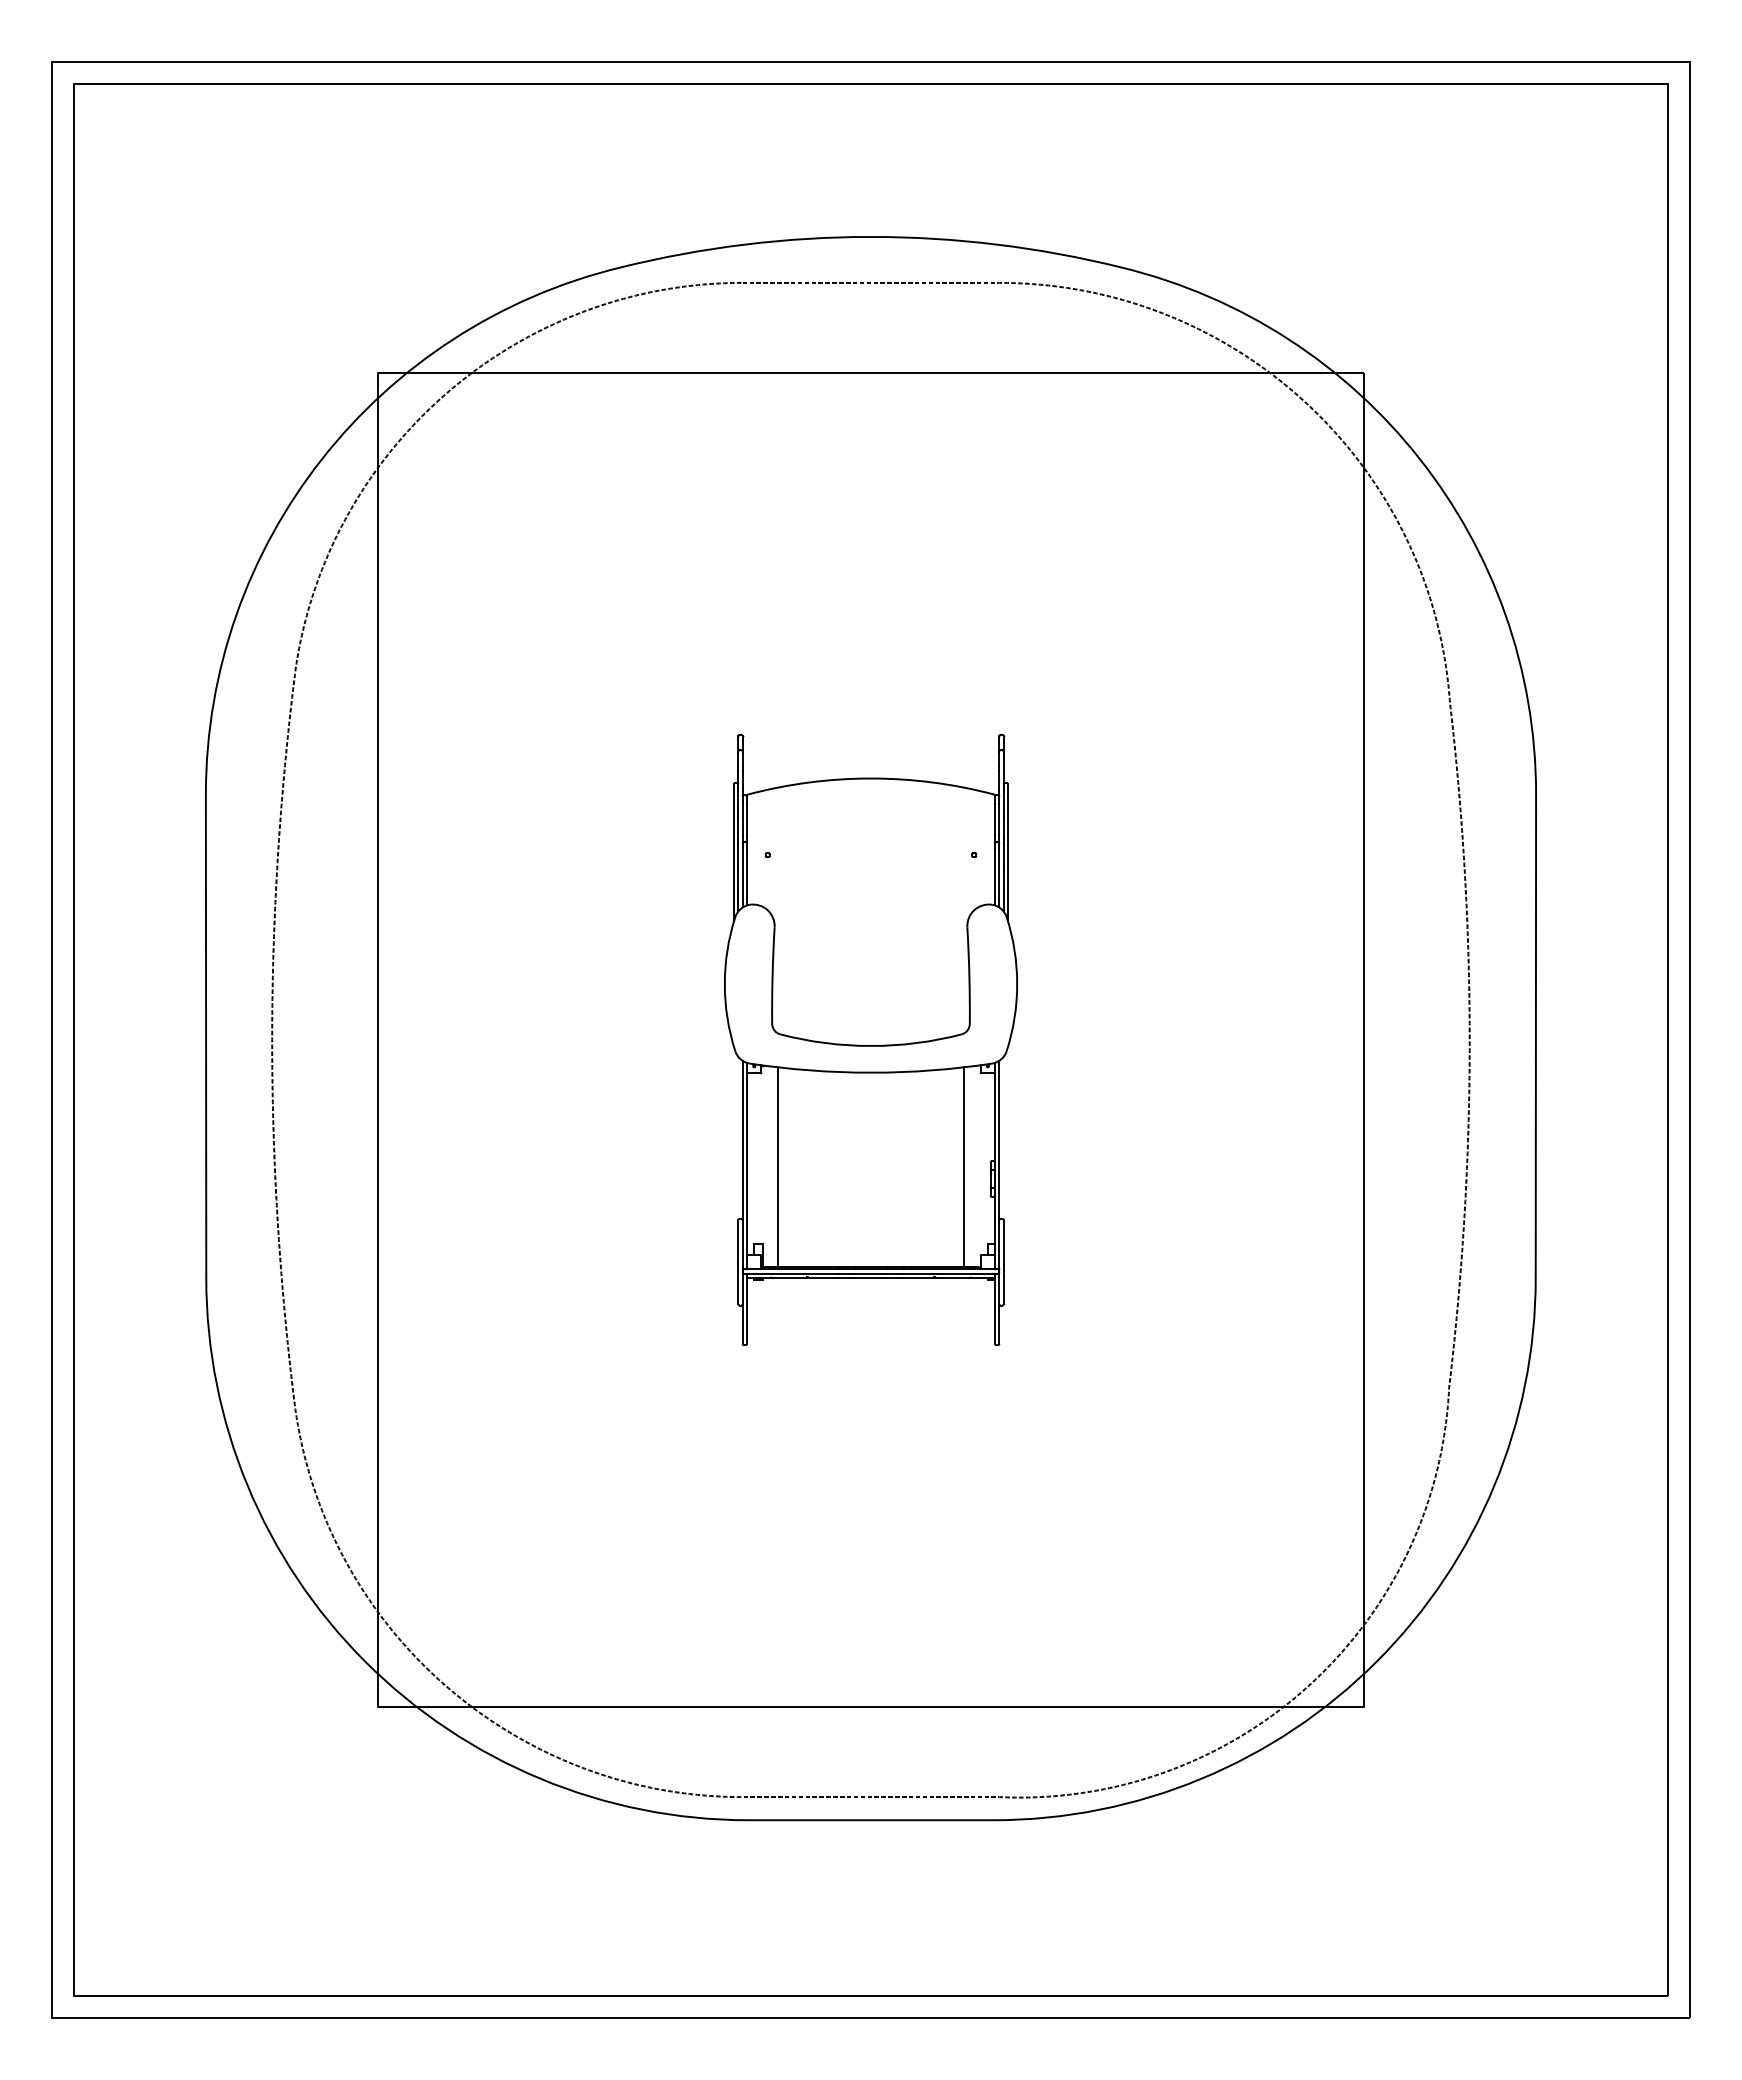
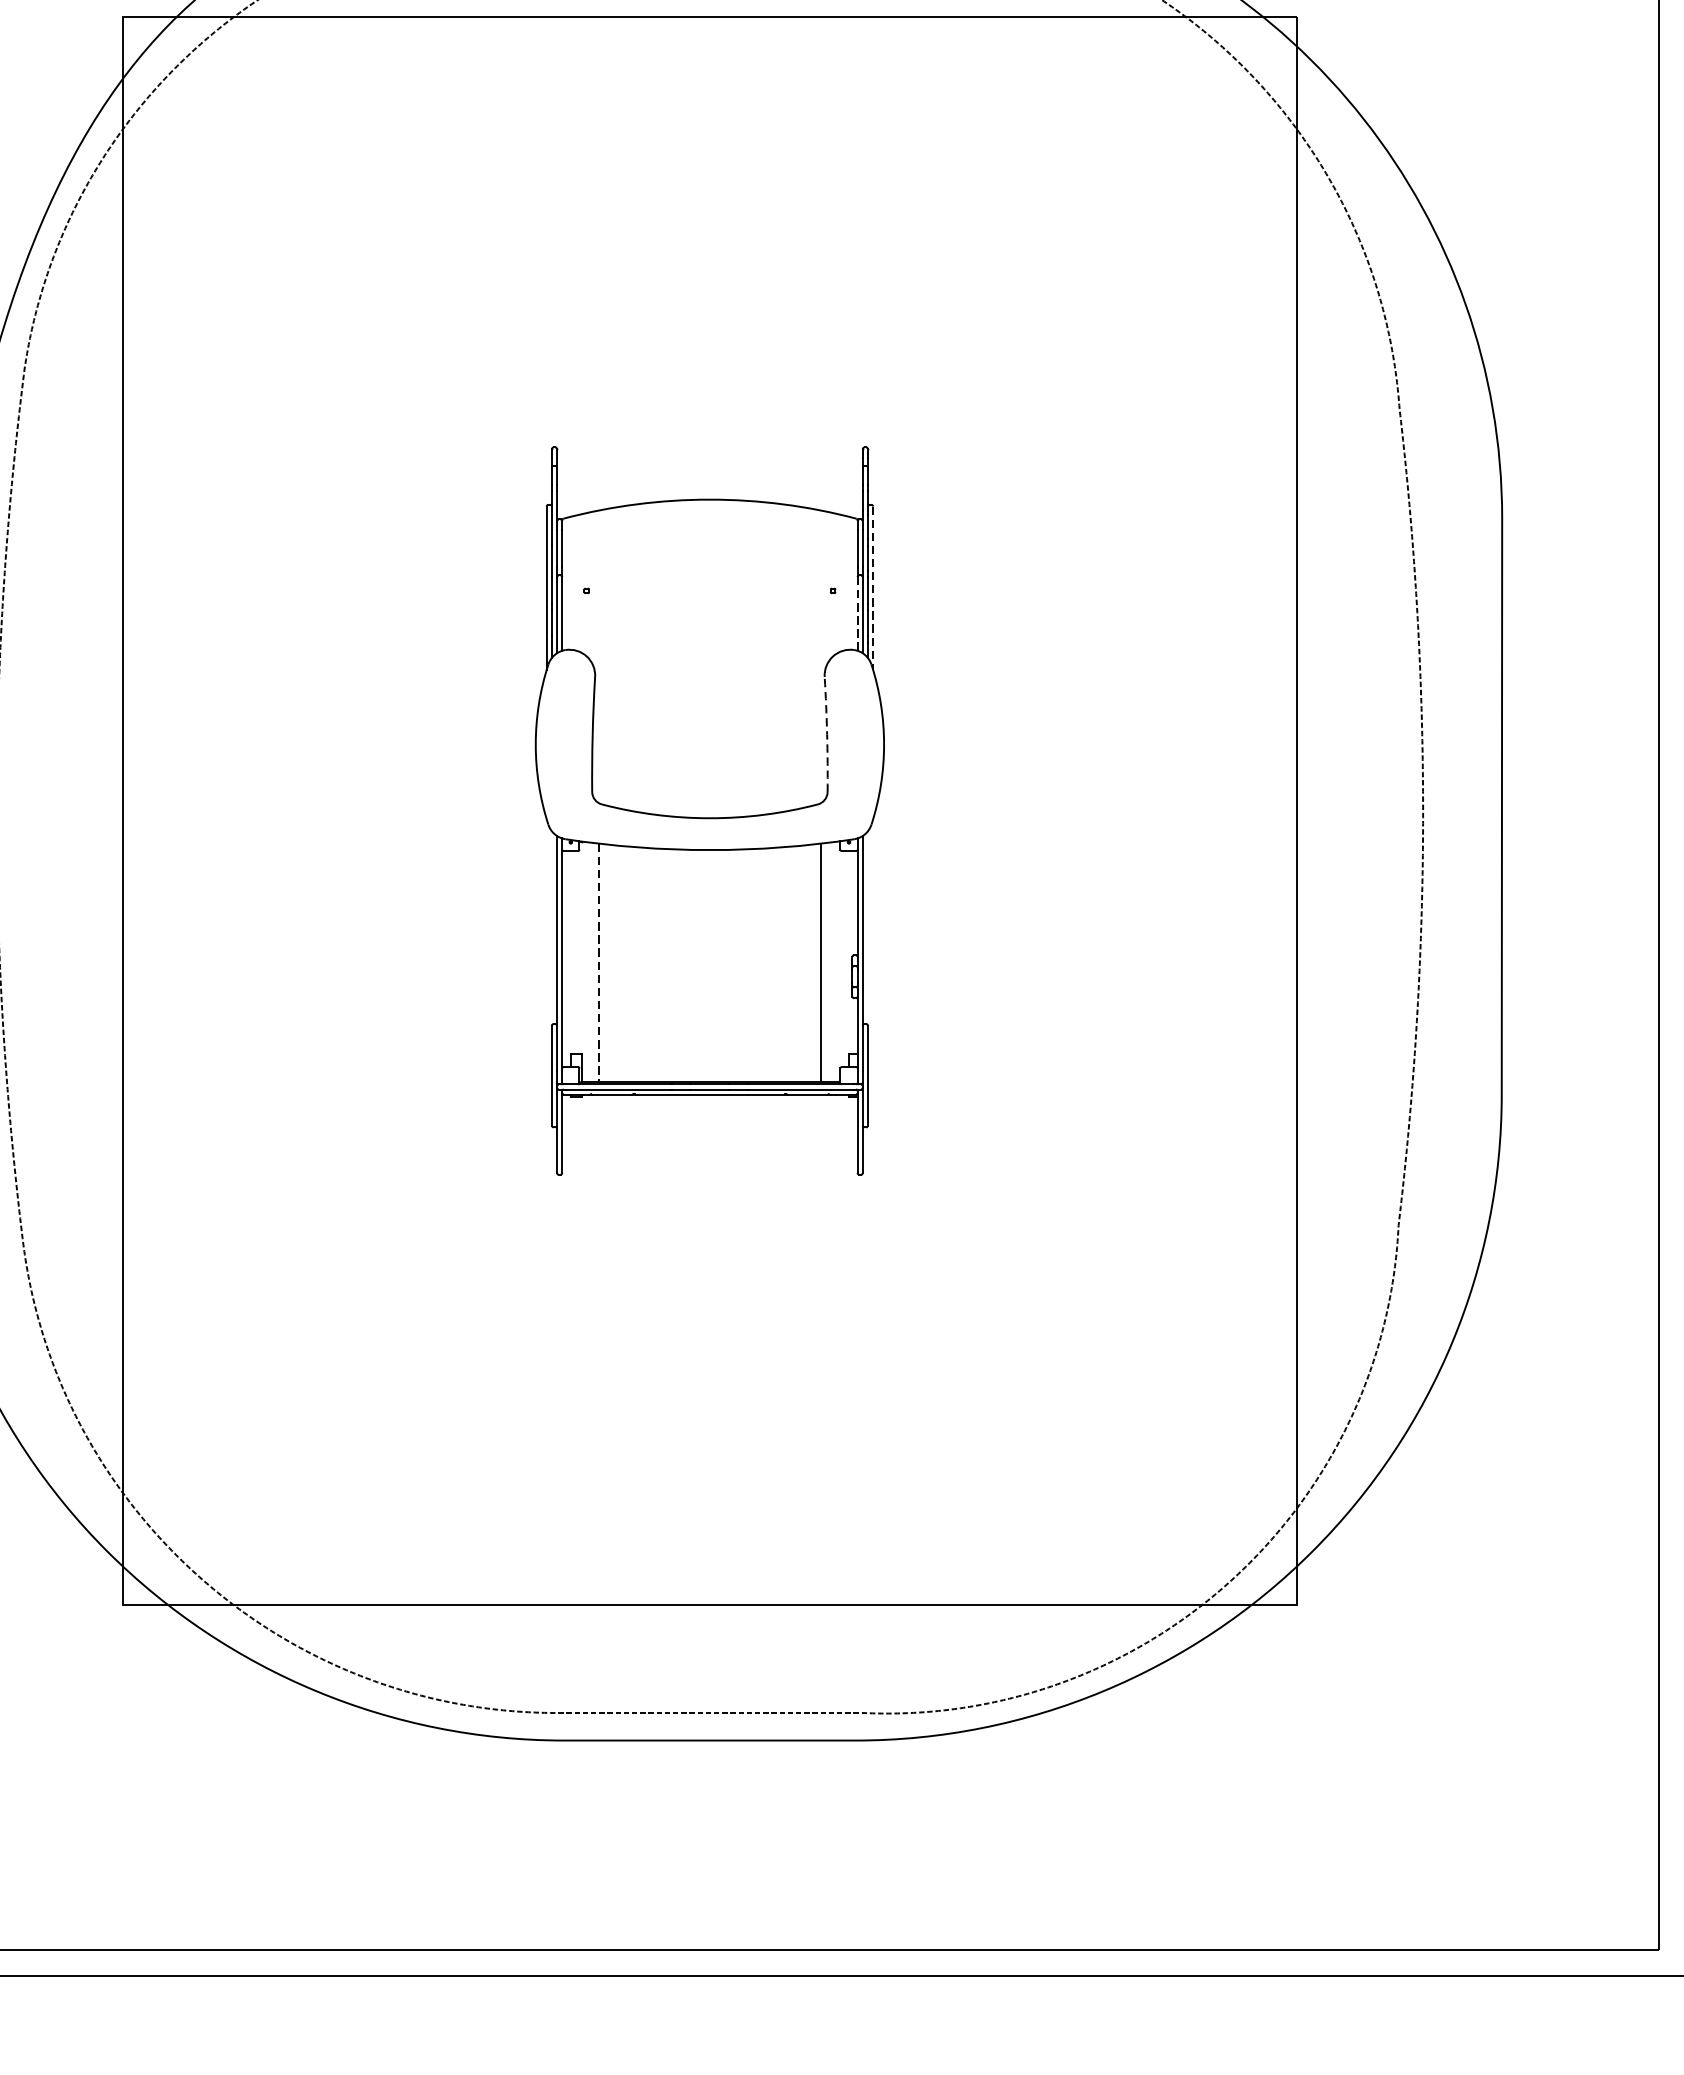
line: (1008, 852) -> (873, 587), solid -> dashed
line: (994, 876) -> (857, 616), solid -> dashed
arc: (969, 975) -> (827, 734), solid -> dashed
line: (777, 1166) -> (598, 961), solid -> dashed

